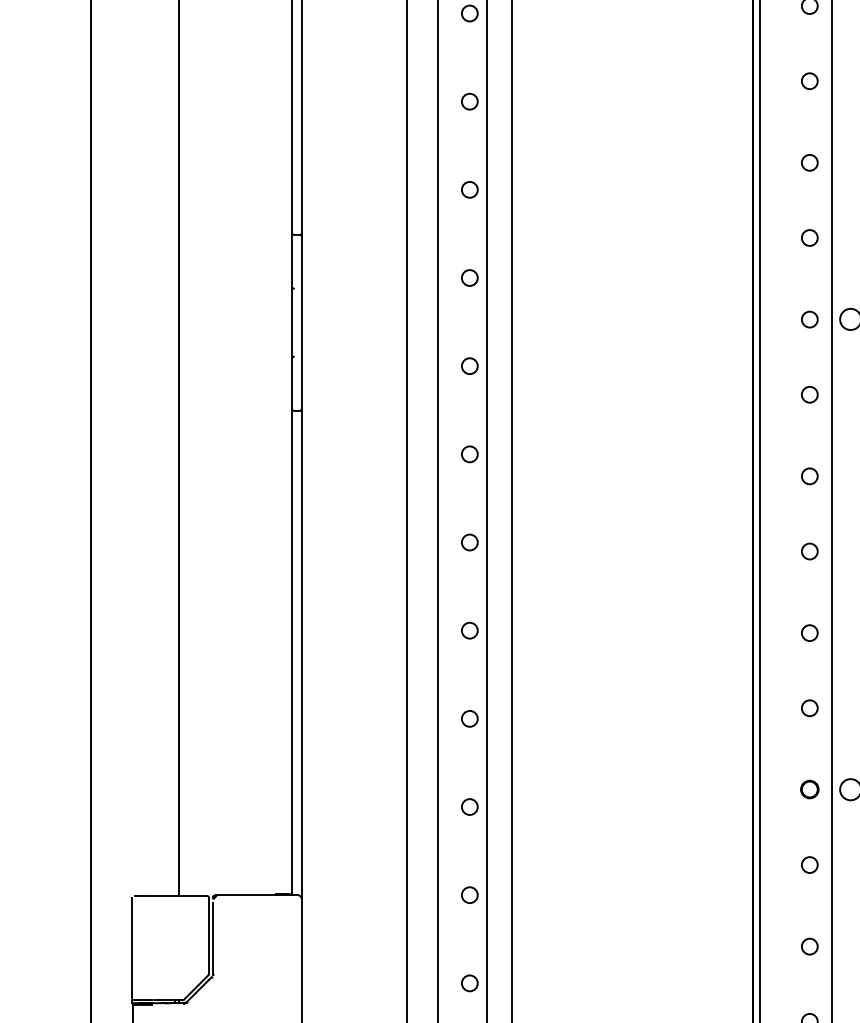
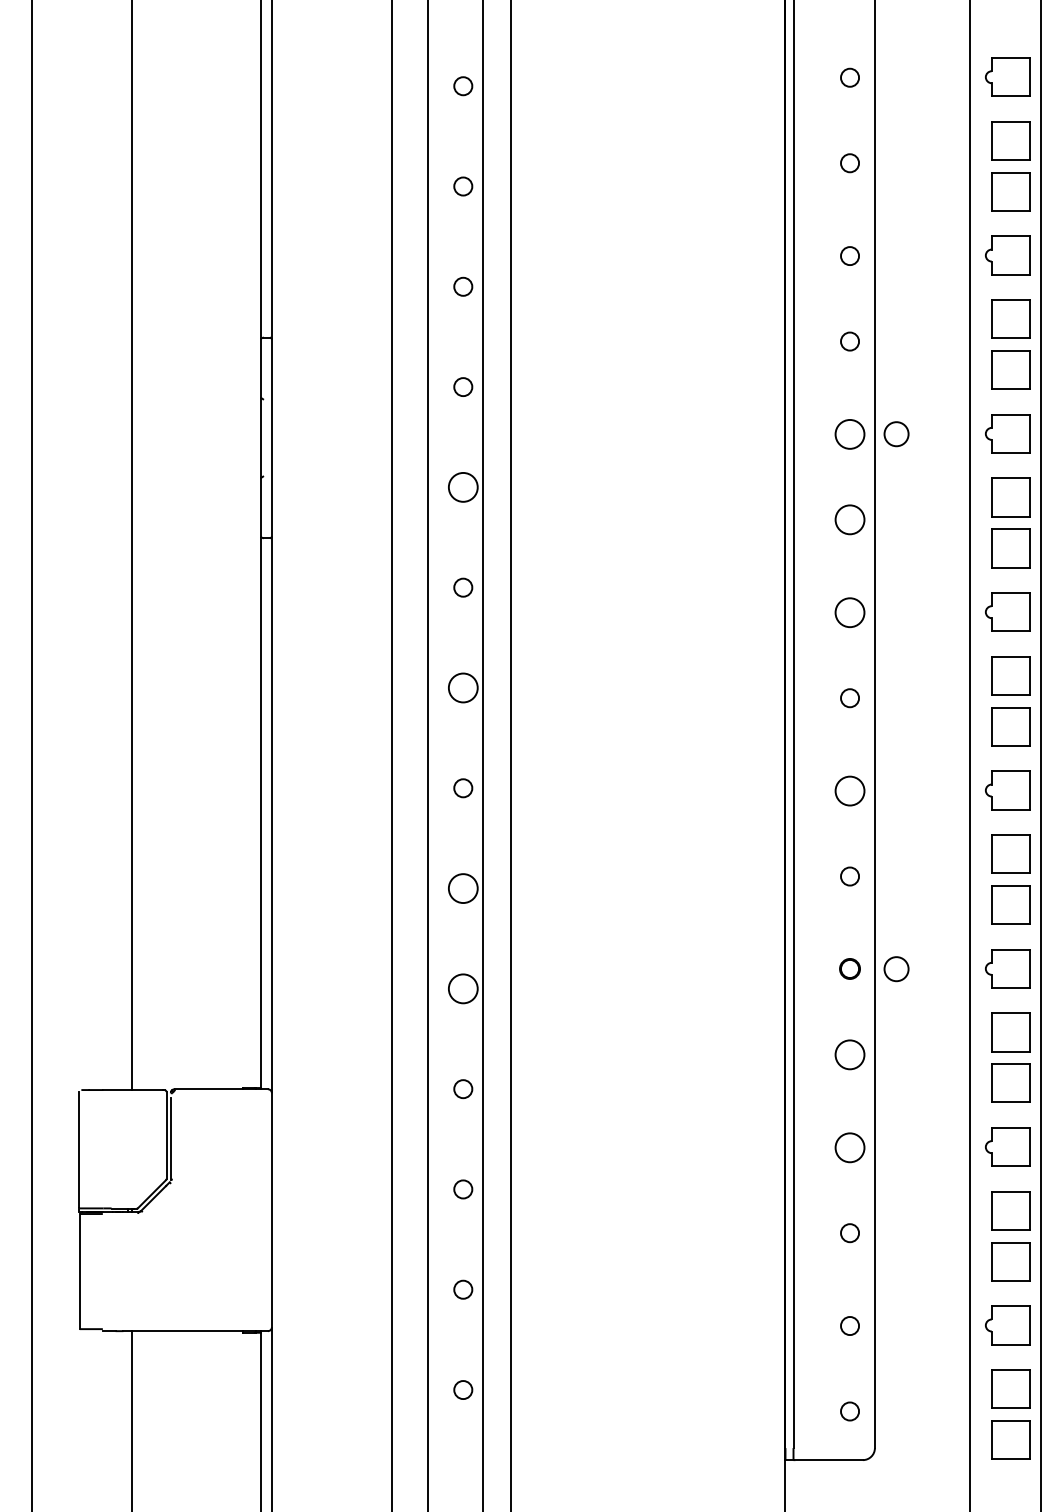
circle: (810, 319) -> (850, 434), size x1.6
circle: (470, 366) -> (463, 487), size x1.6
circle: (809, 394) -> (849, 519), size x1.6
circle: (810, 476) -> (850, 612), size x1.6
circle: (470, 542) -> (463, 687), size x1.6
circle: (809, 632) -> (849, 790), size x1.6
circle: (470, 718) -> (463, 888), size x1.6
circle: (470, 806) -> (463, 988), size x1.6
circle: (810, 864) -> (850, 1054), size x1.6
circle: (809, 946) -> (849, 1147), size x1.6

